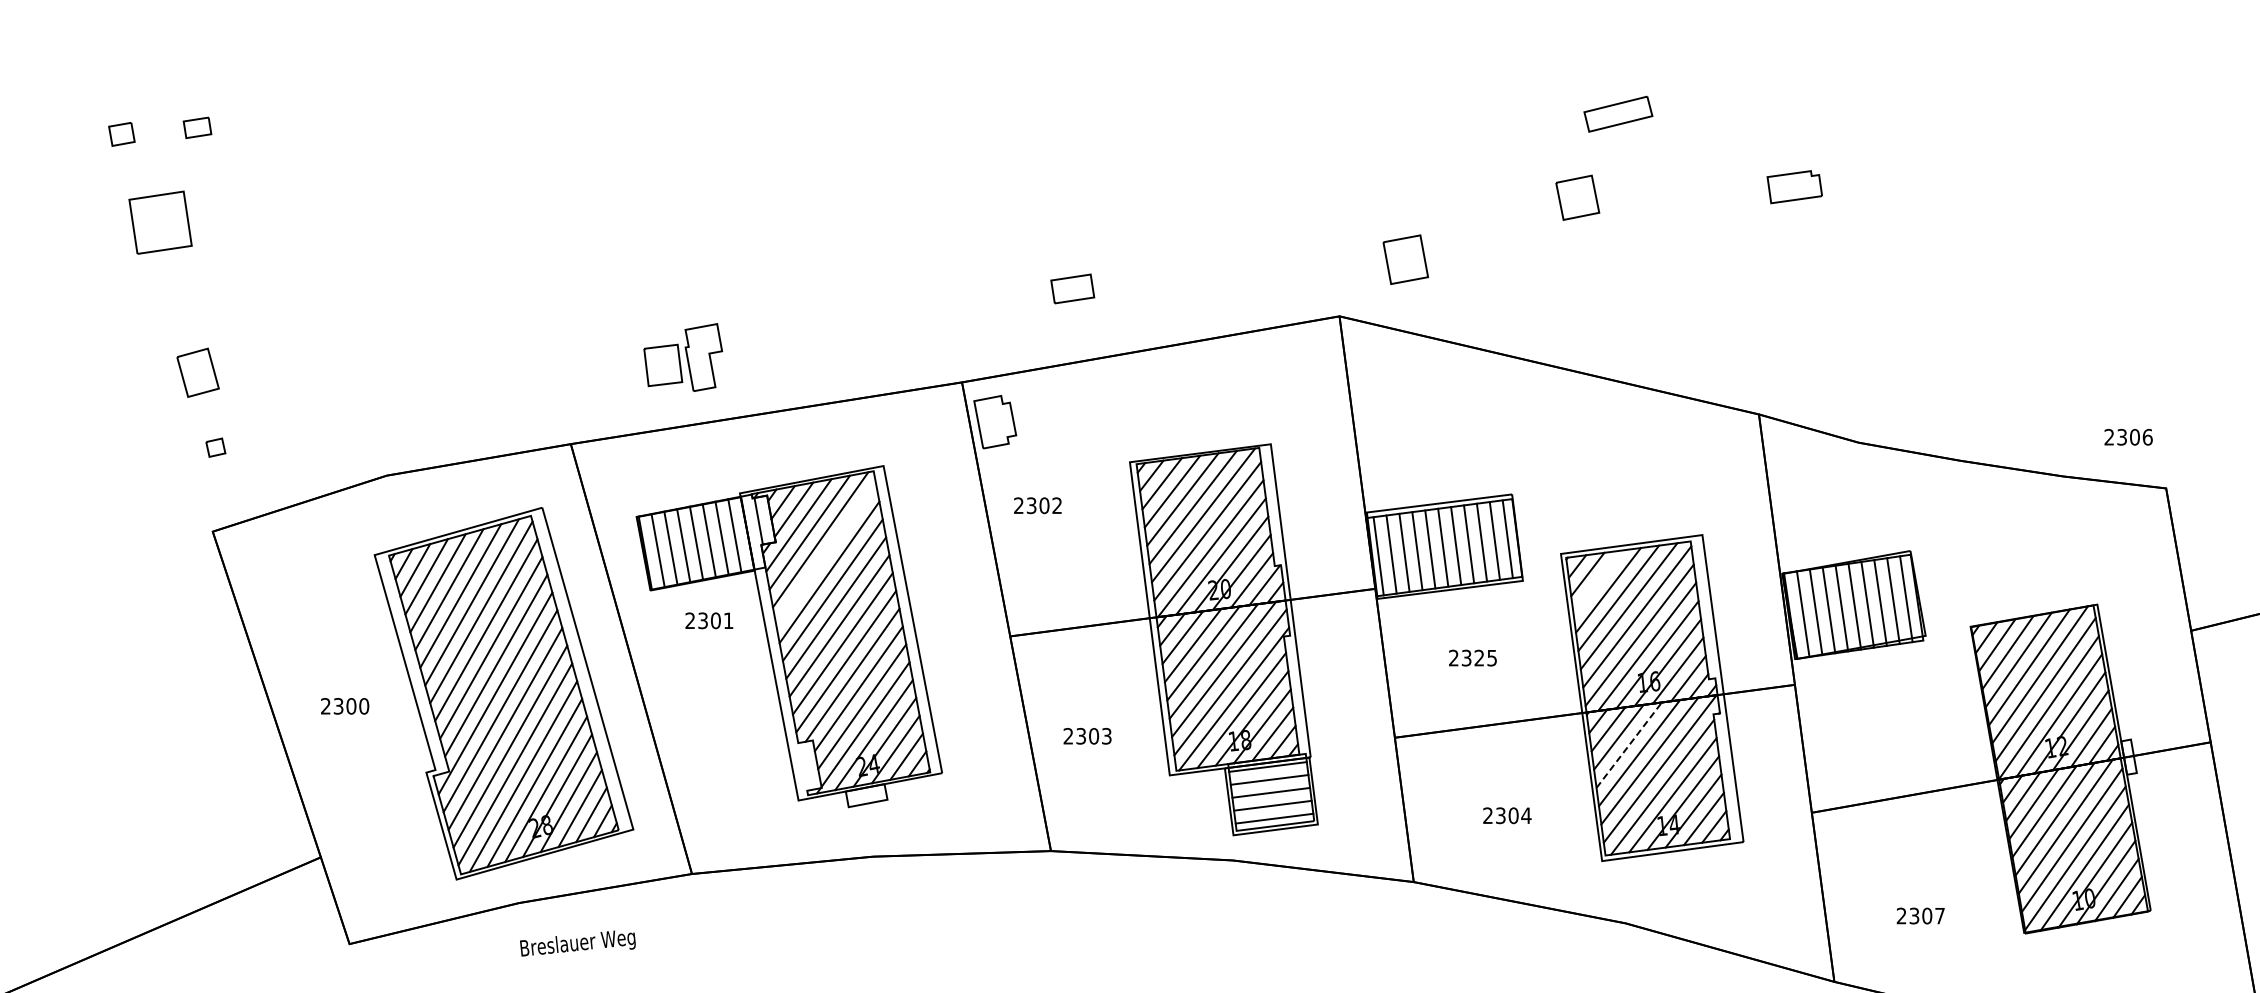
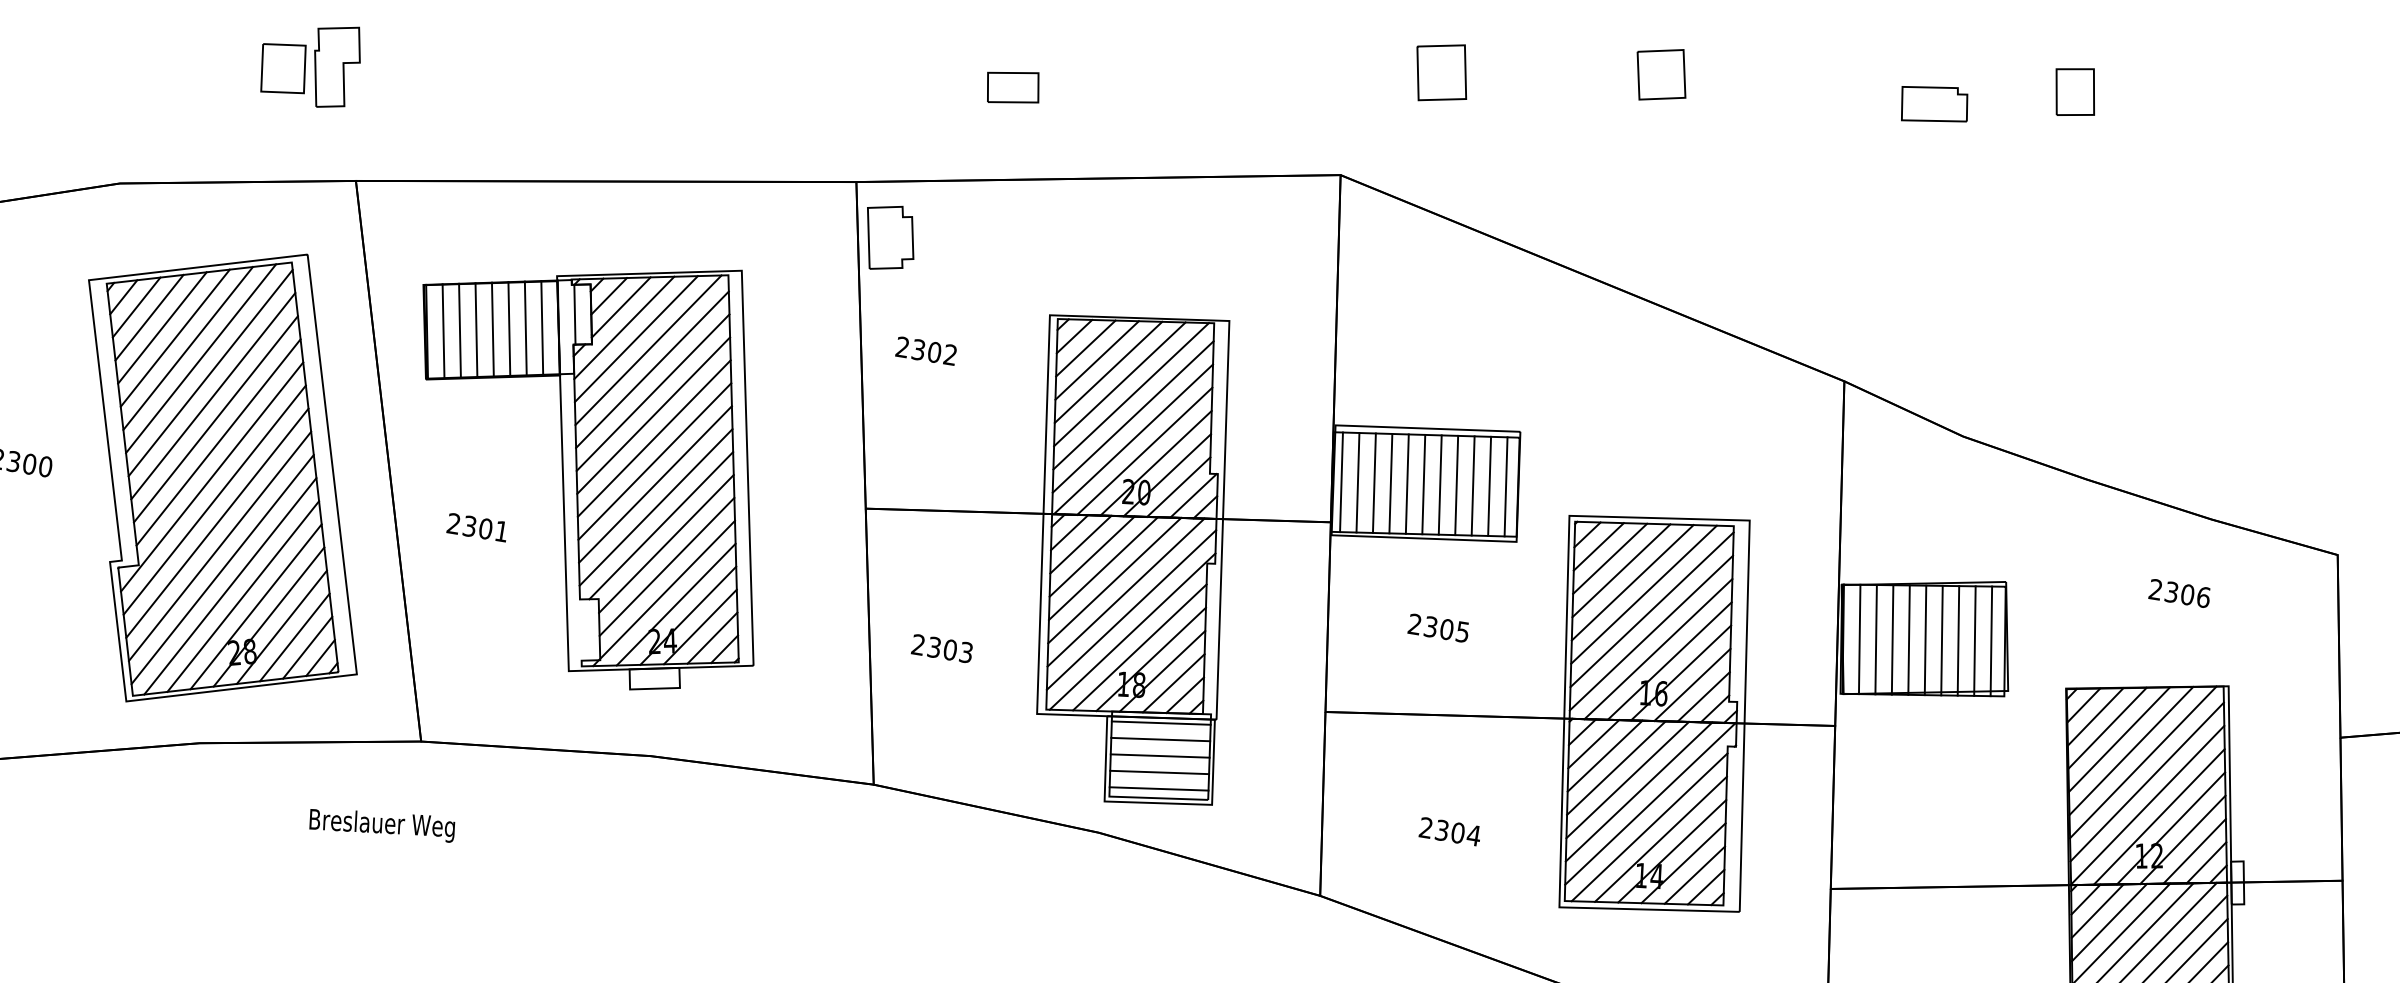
part: (1902, 159) -> (2074, 91), added
part: (1405, 259) -> (1441, 72), moved
part: (683, 357) -> (310, 62), moved
text: (2128, 437) -> (2179, 593), moved
line: (826, 554) -> (652, 369), added
line: (1597, 582) -> (1609, 558), added
text: (709, 620) -> (477, 527), moved
text: (1479, 657) -> (1447, 628), 2325 -> 2305
line: (1629, 745) -> (1616, 768), dashed -> solid
text: (577, 943) -> (381, 824), moved

